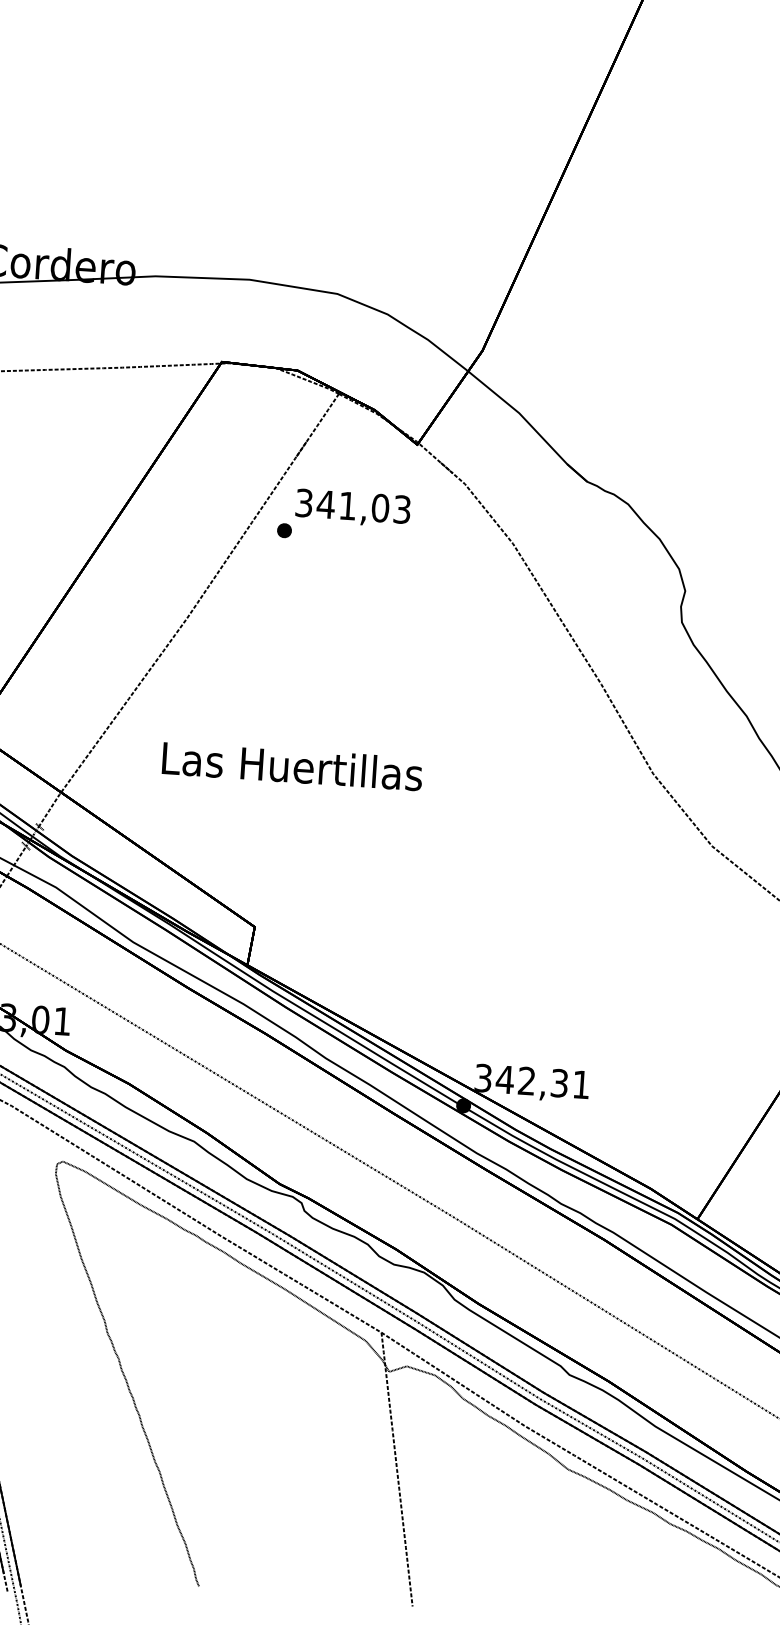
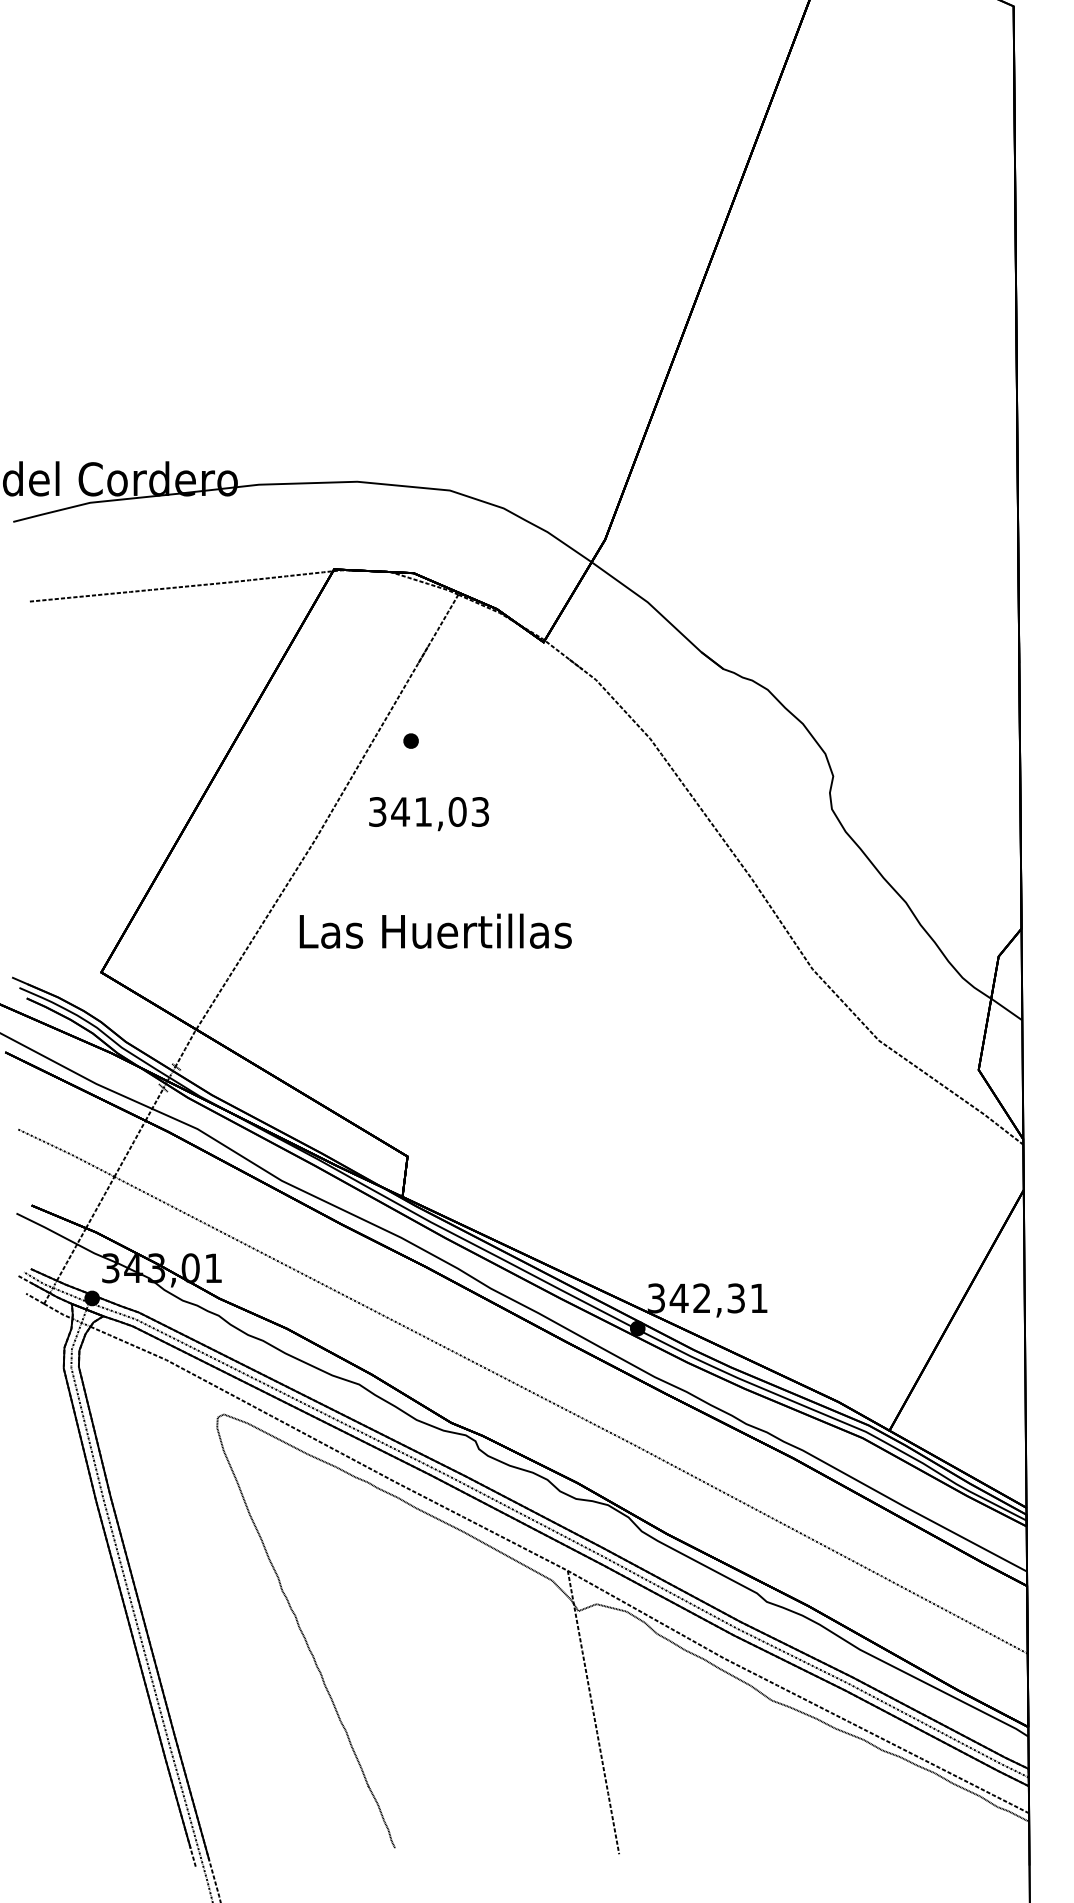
text: (352, 508) -> (428, 814), moved
text: (292, 765) -> (435, 930), moved

